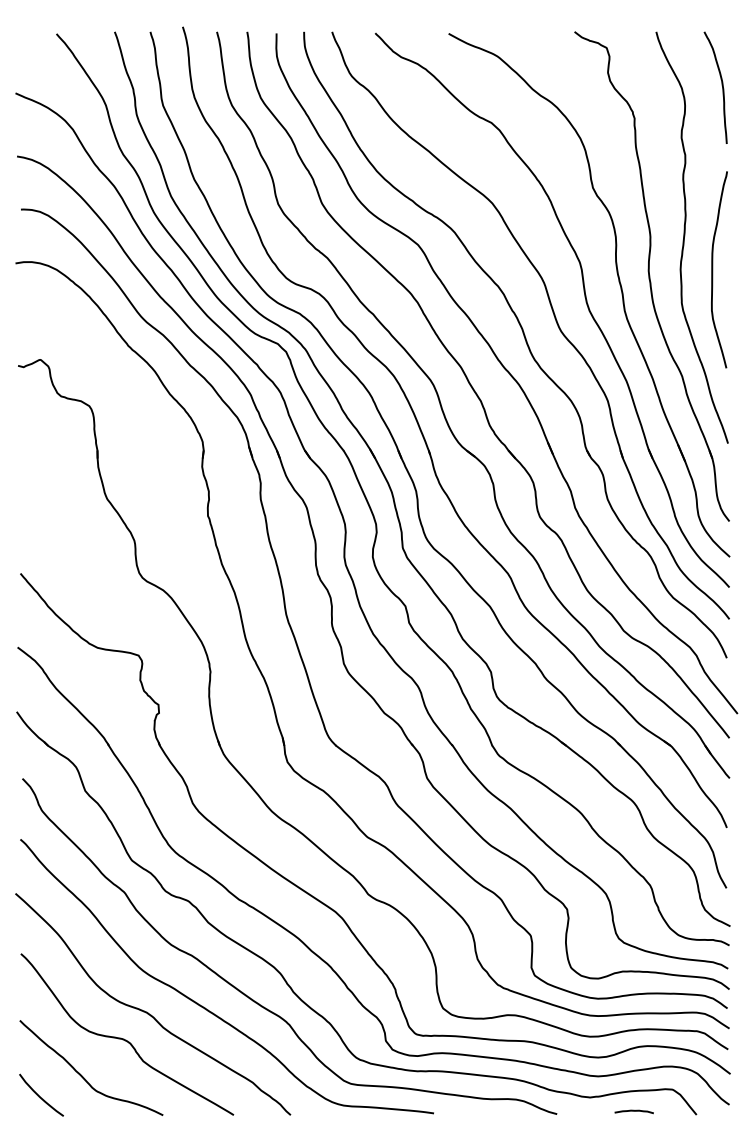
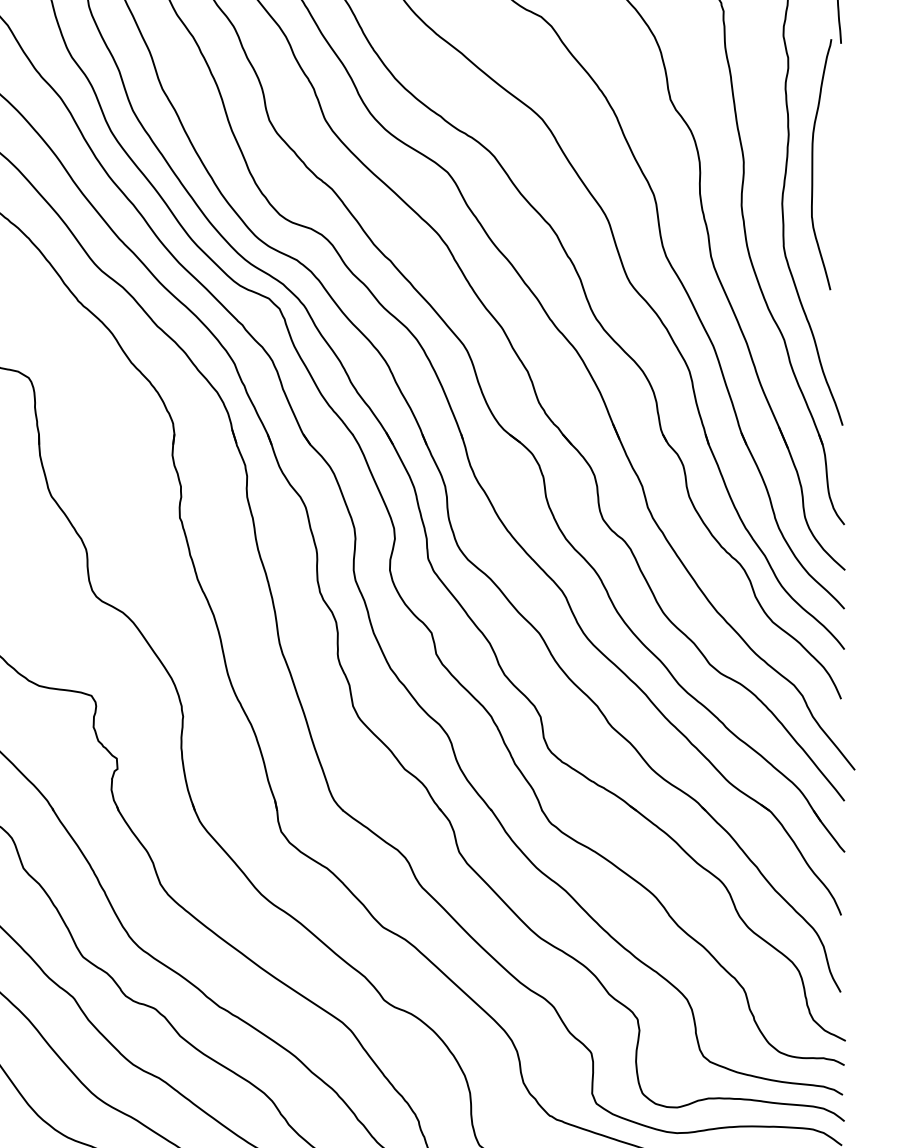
curve: (713, 269) -> (813, 164), moved

